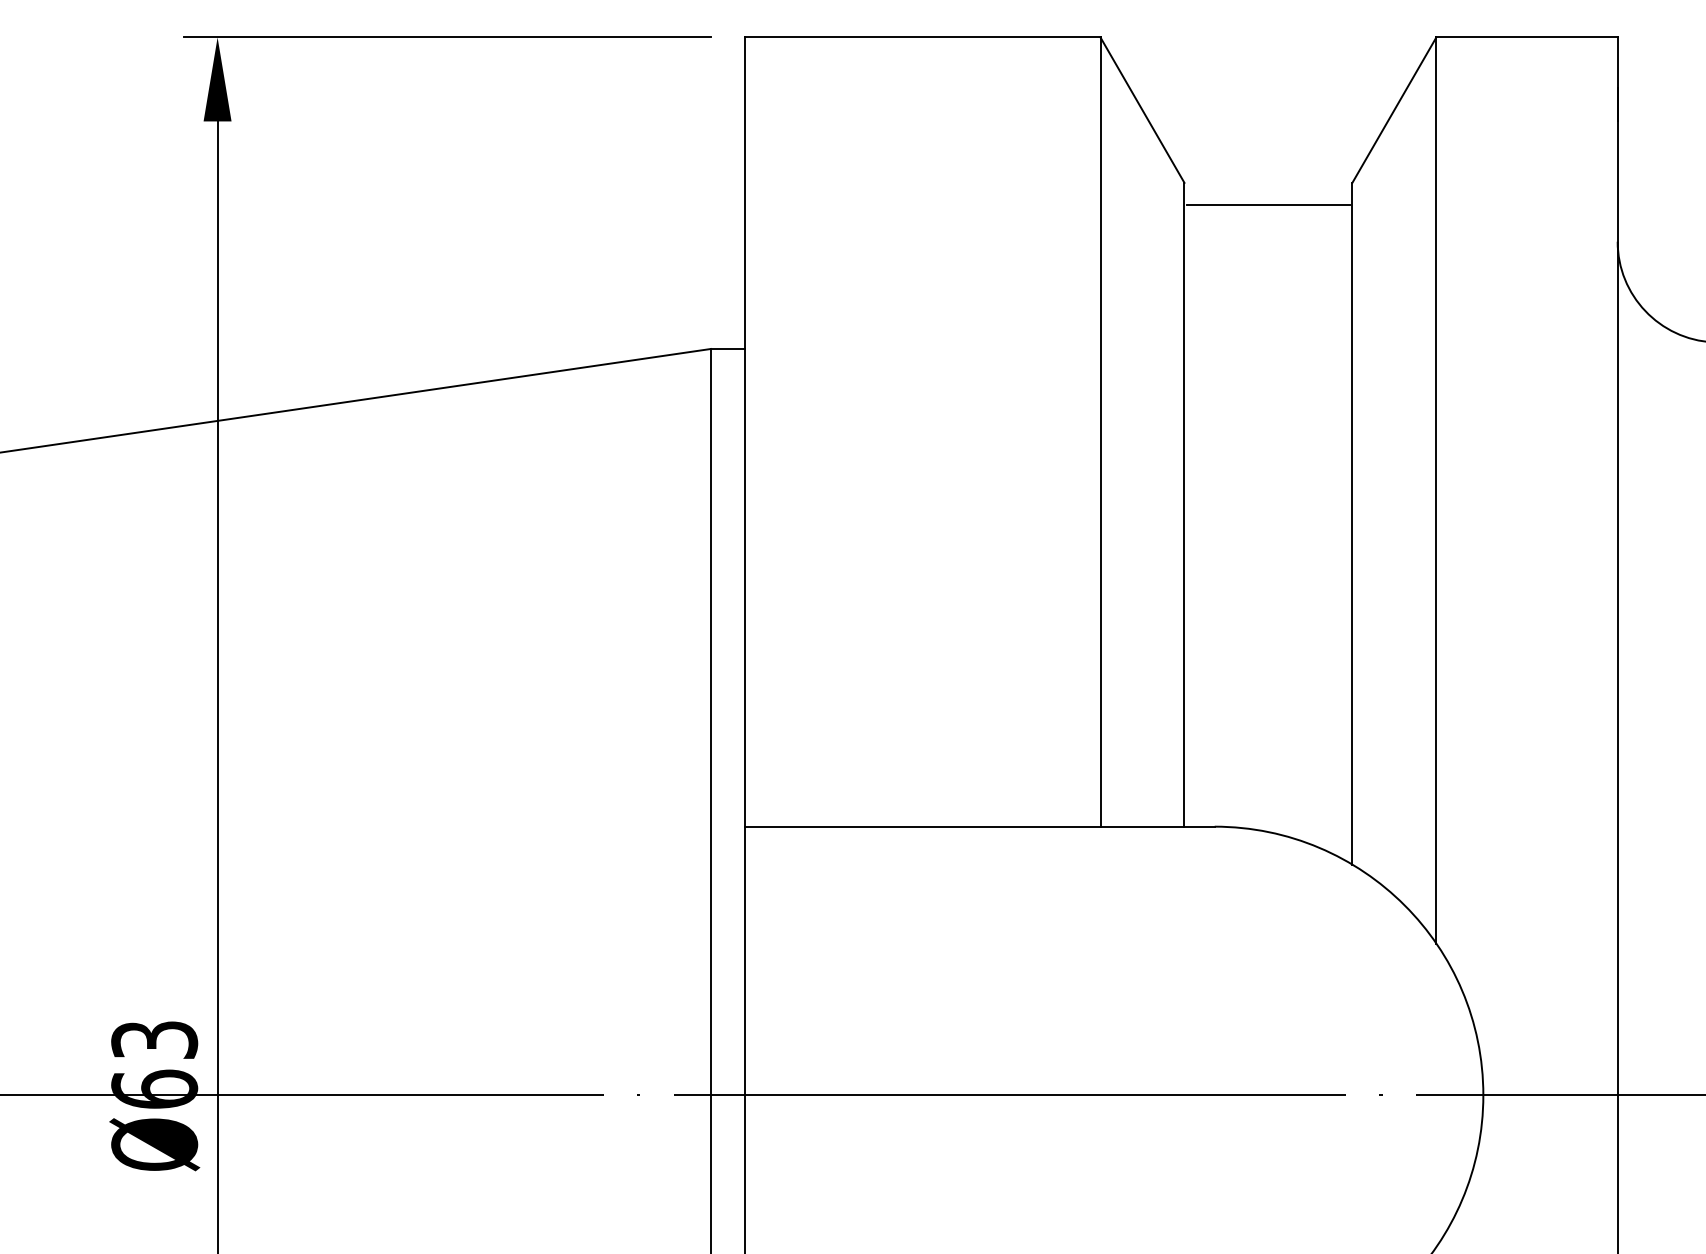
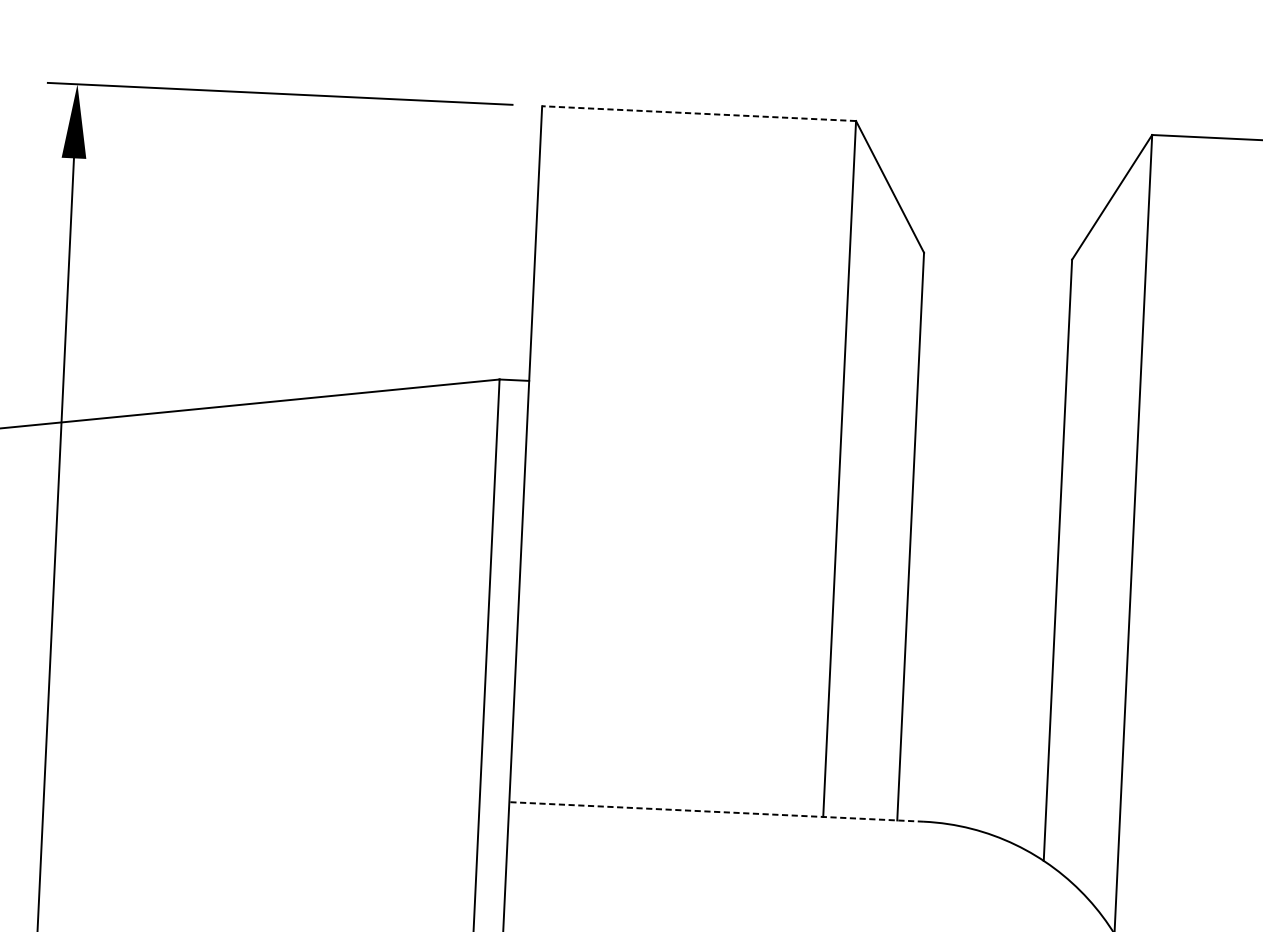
line: (922, 37) -> (699, 113), solid -> dashed
line: (1267, 205) -> (996, 276), removed
line: (979, 826) -> (716, 811), solid -> dashed

